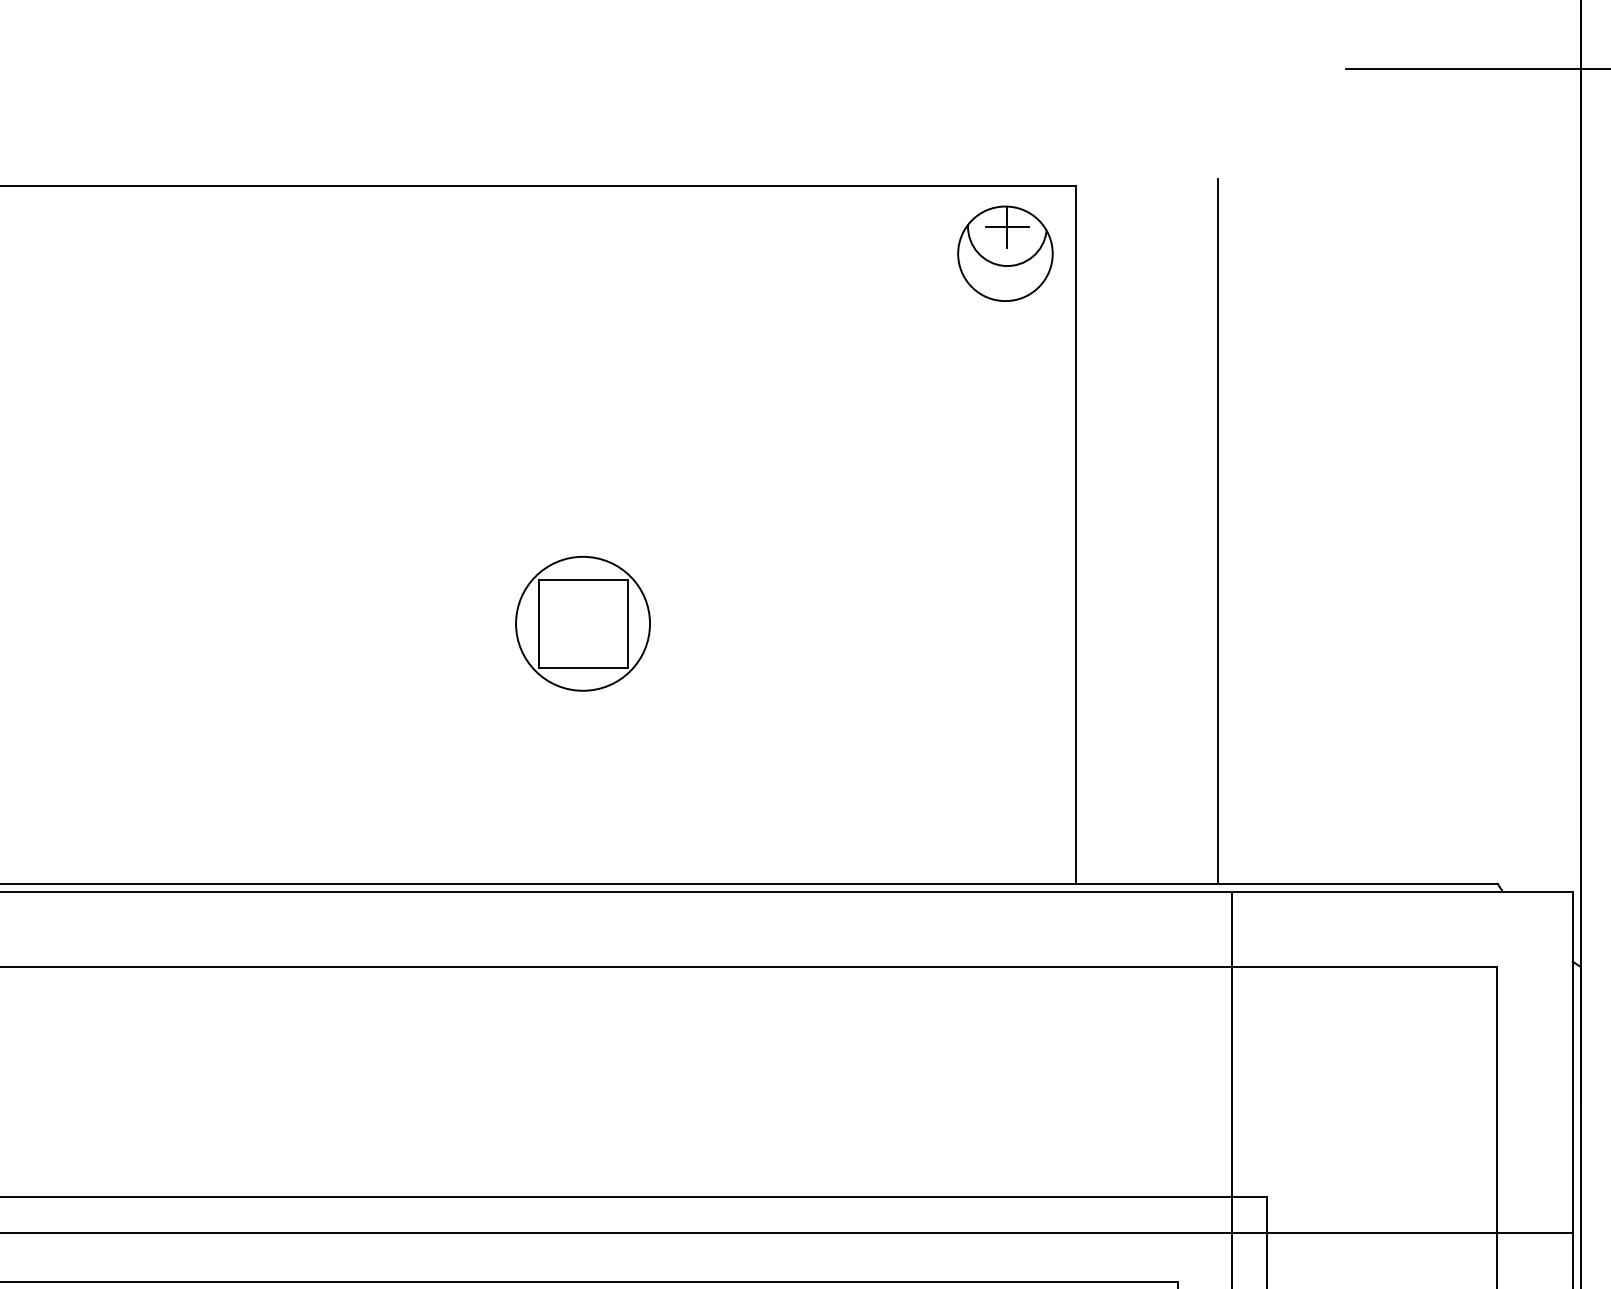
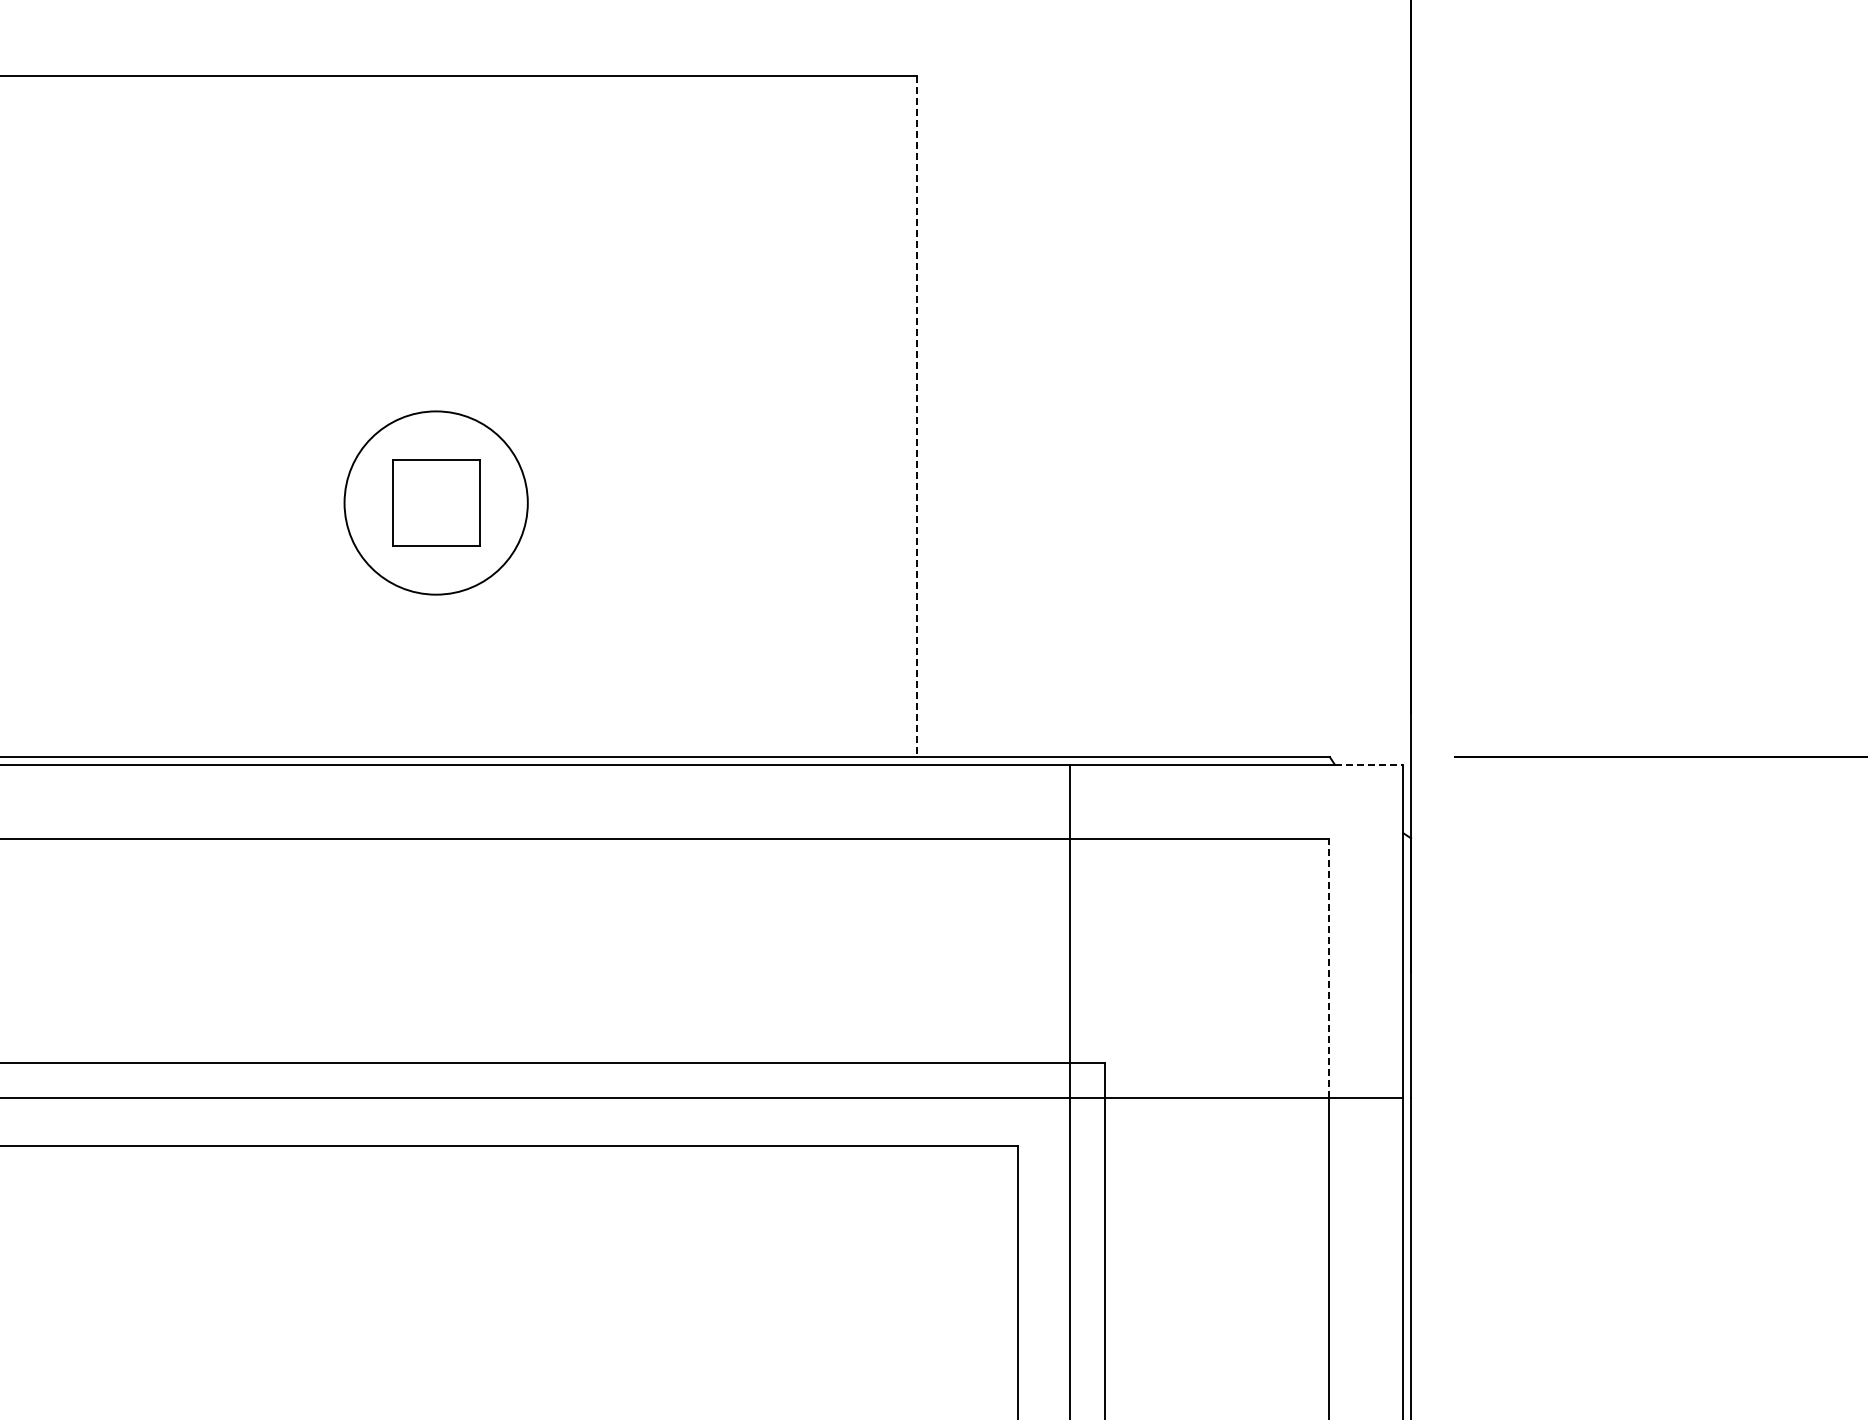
part: (1004, 253) -> (848, 141), removed
line: (1217, 531) -> (1056, 412), removed
line: (1075, 535) -> (917, 416), solid -> dashed
circle: (582, 623) -> (435, 502), size x1.4
line: (1538, 891) -> (1369, 764), solid -> dashed
line: (1497, 1100) -> (1329, 968), solid -> dashed

